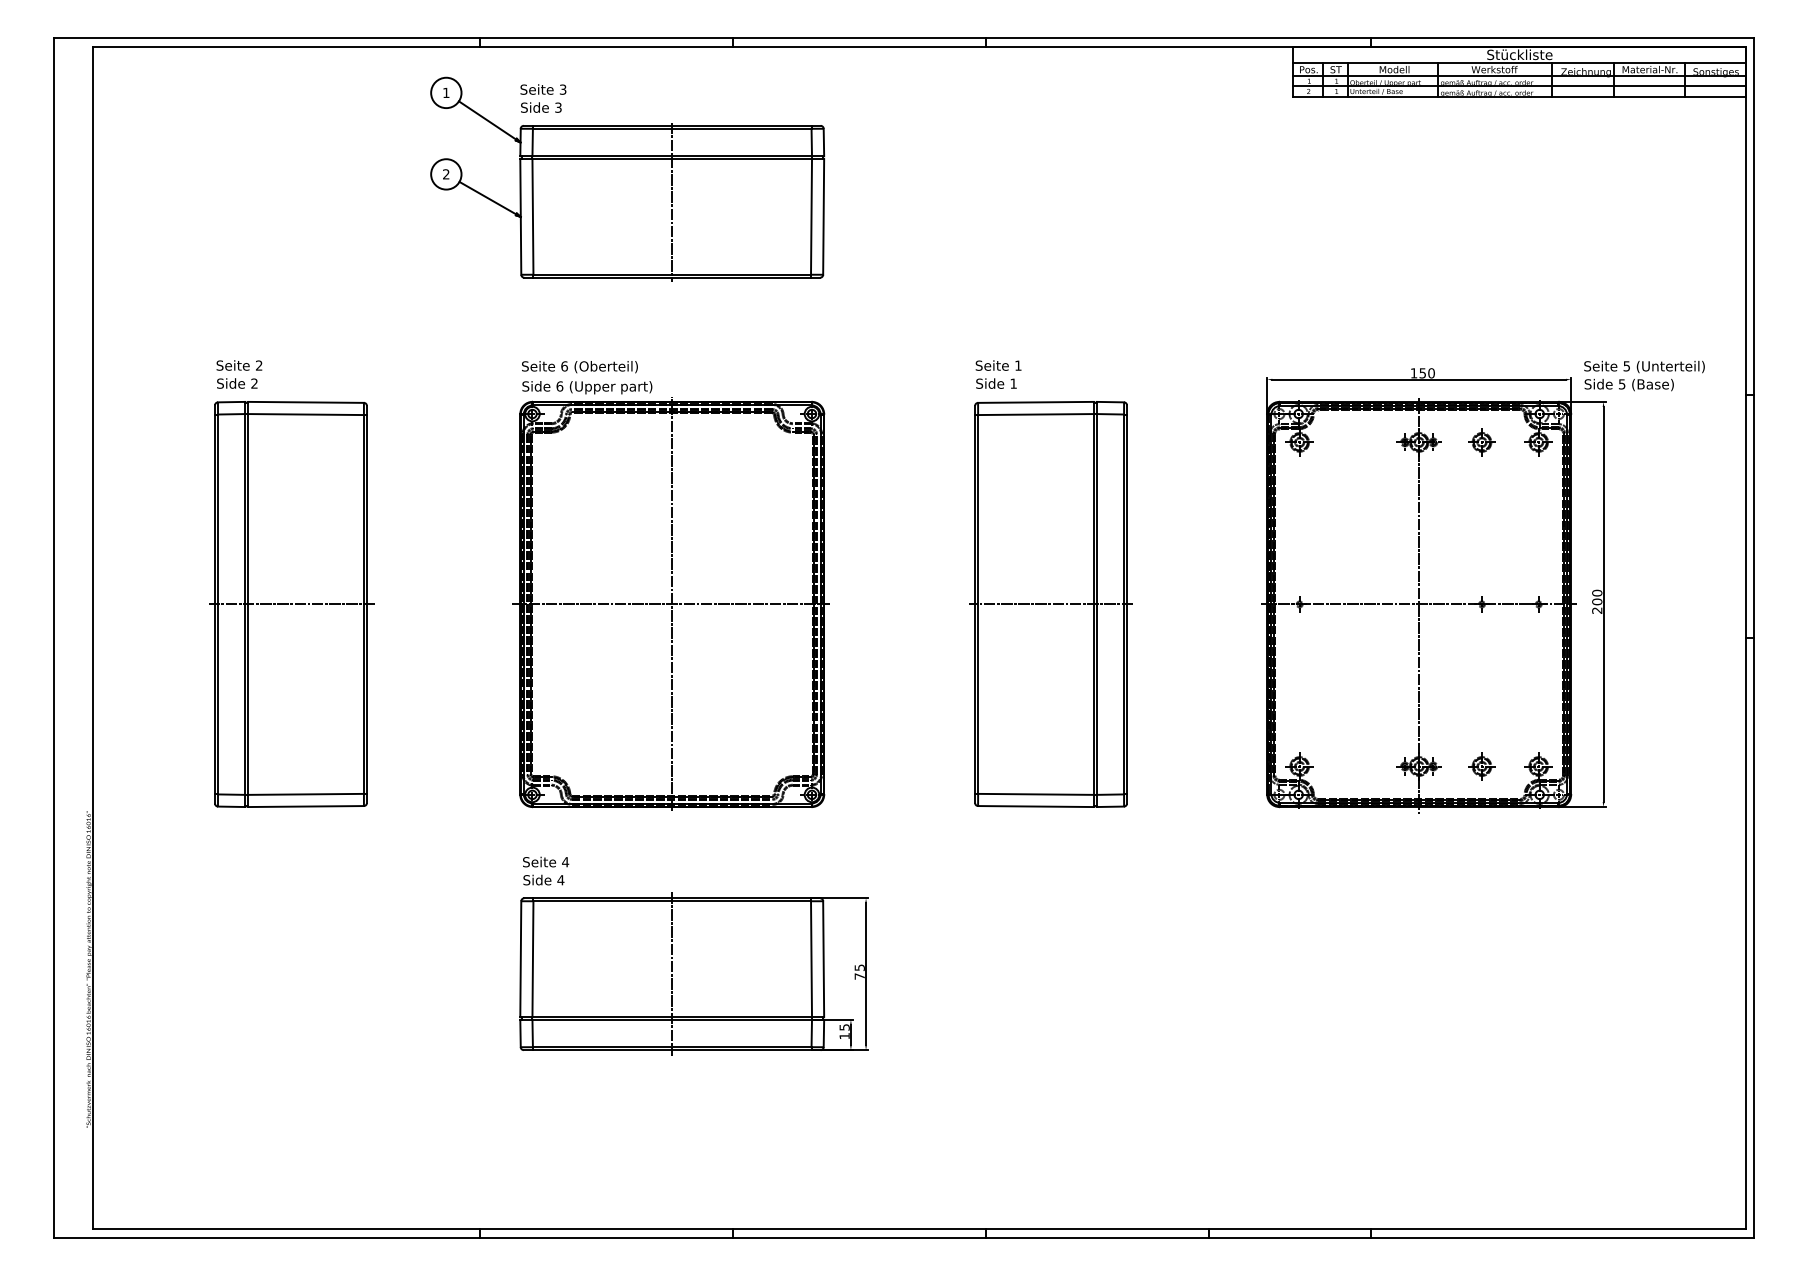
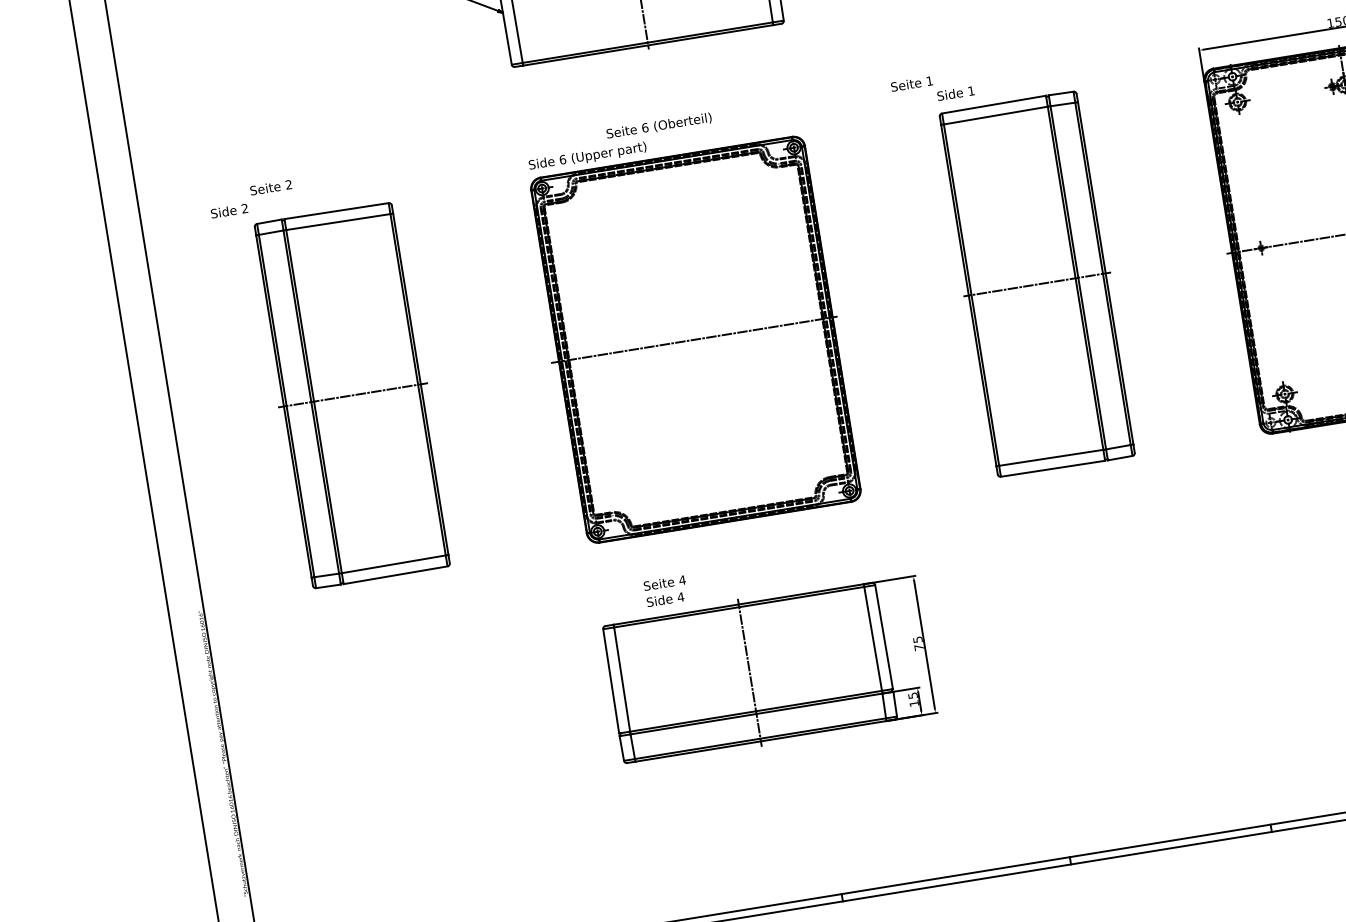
text: (998, 365) -> (911, 83), moved
text: (579, 367) -> (658, 126), moved
text: (237, 383) -> (229, 210), moved
line: (672, 604) -> (696, 339), removed
text: (546, 870) -> (666, 590), moved

